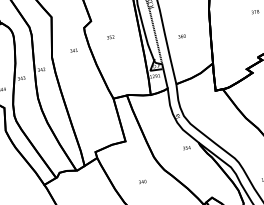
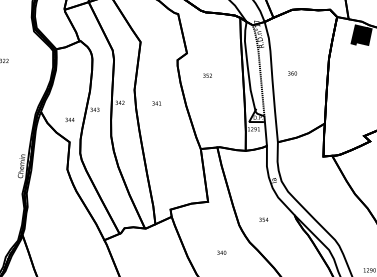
text: (182, 36) -> (292, 73), moved
text: (73, 50) -> (156, 103), moved
text: (186, 147) -> (263, 219), moved

